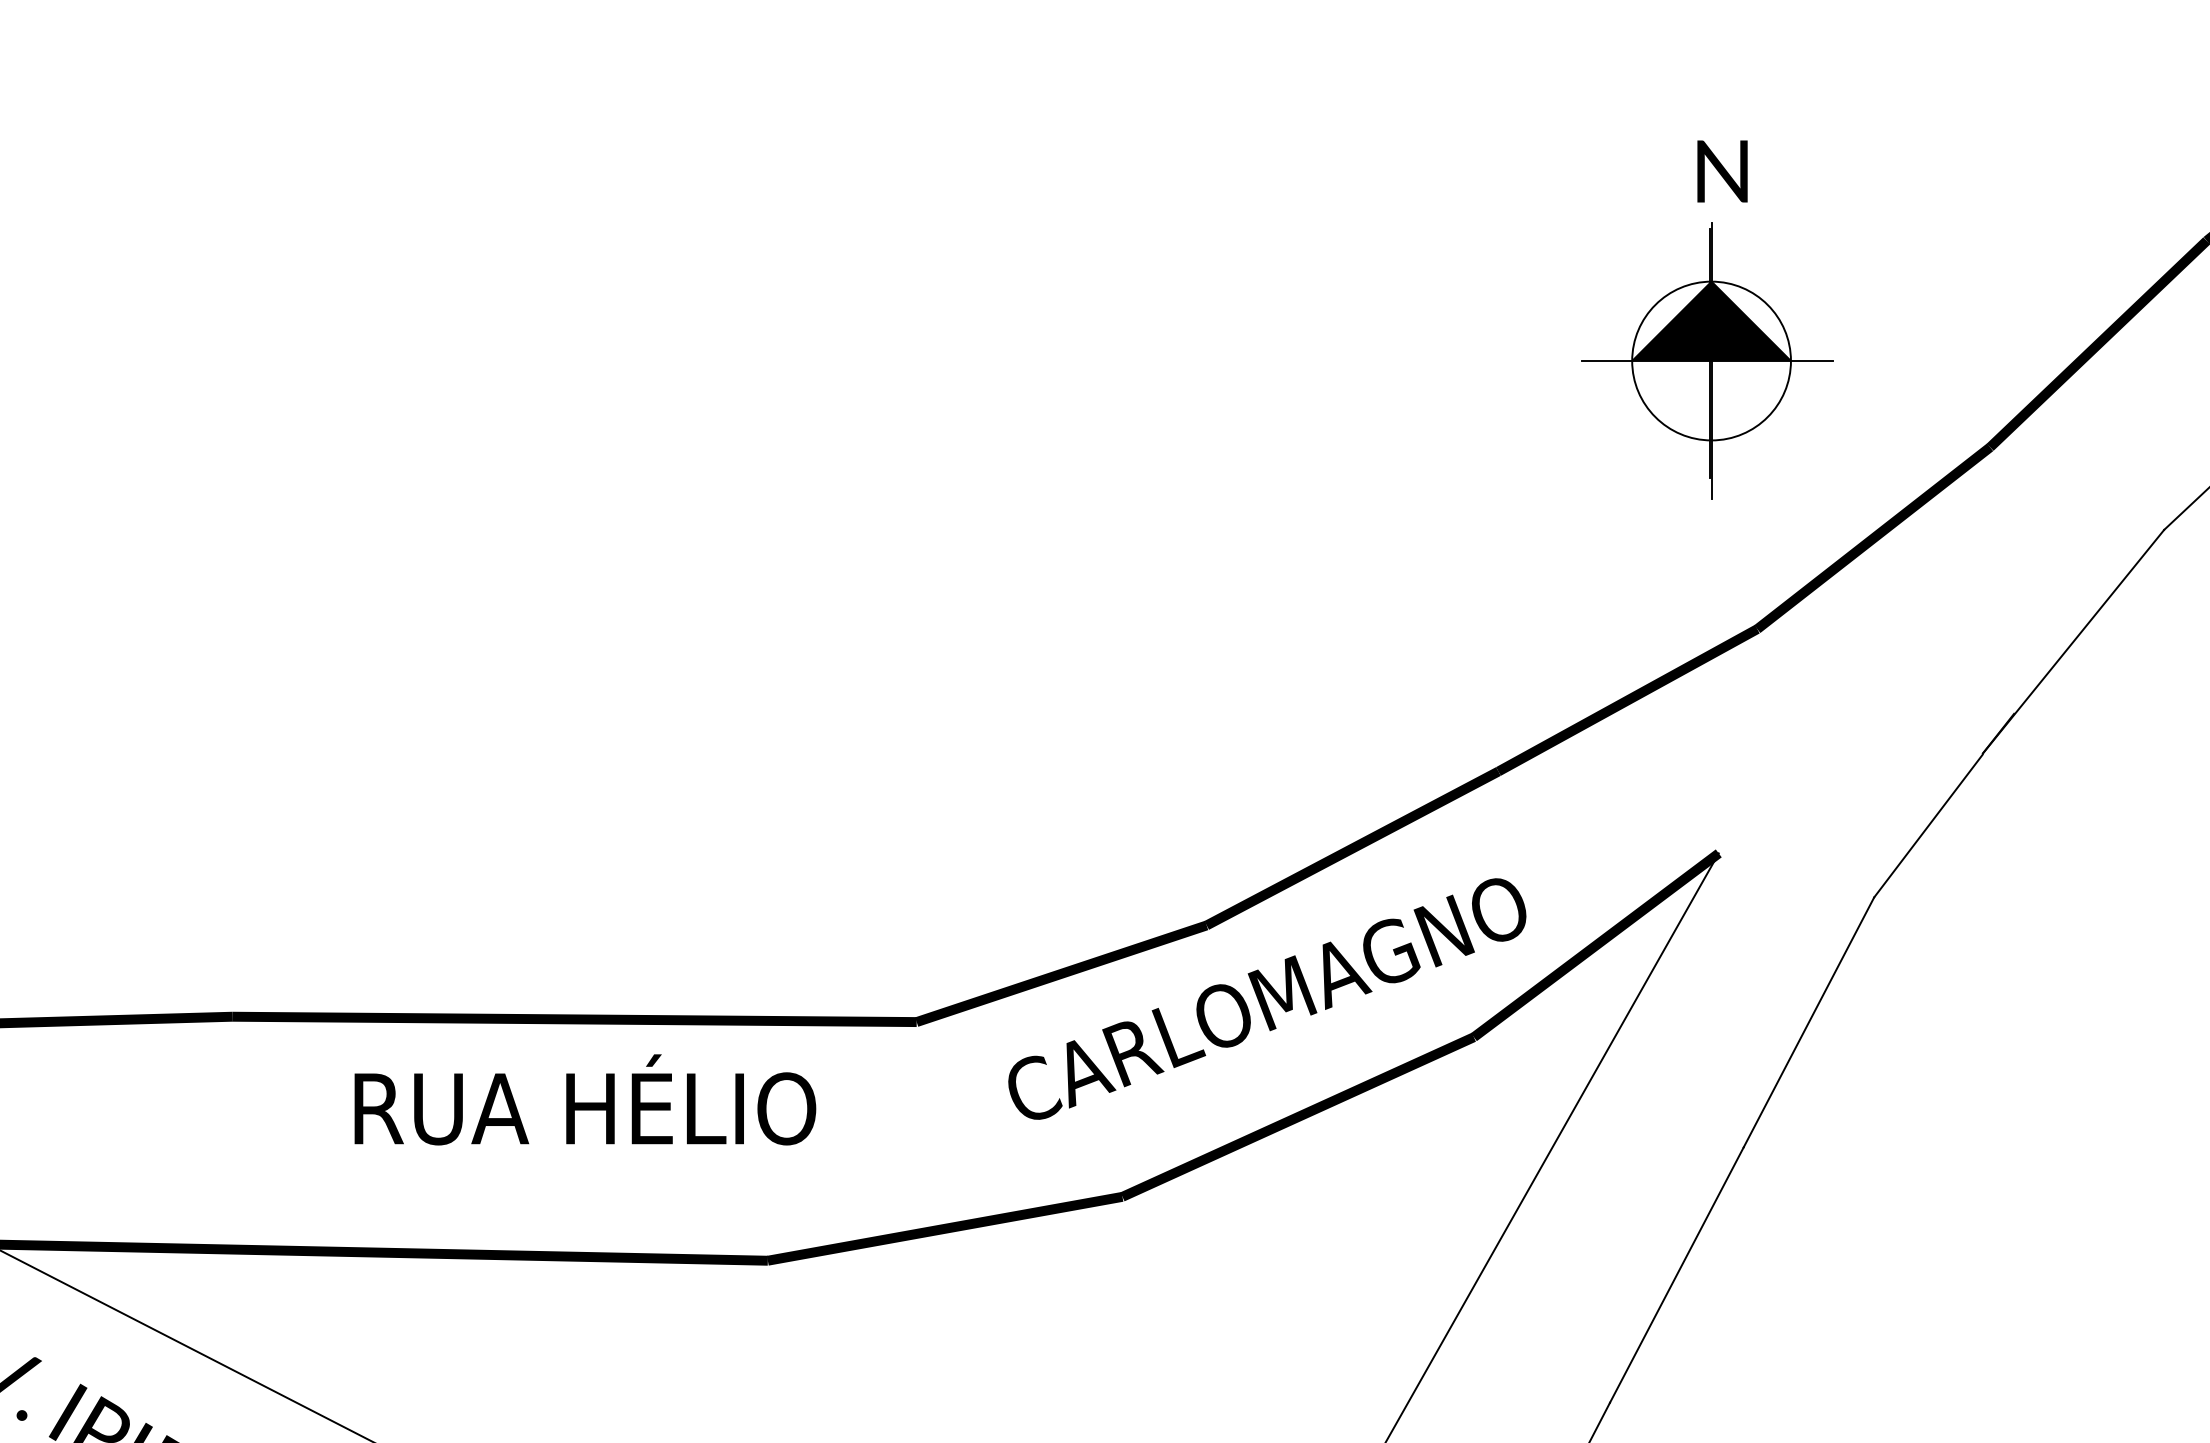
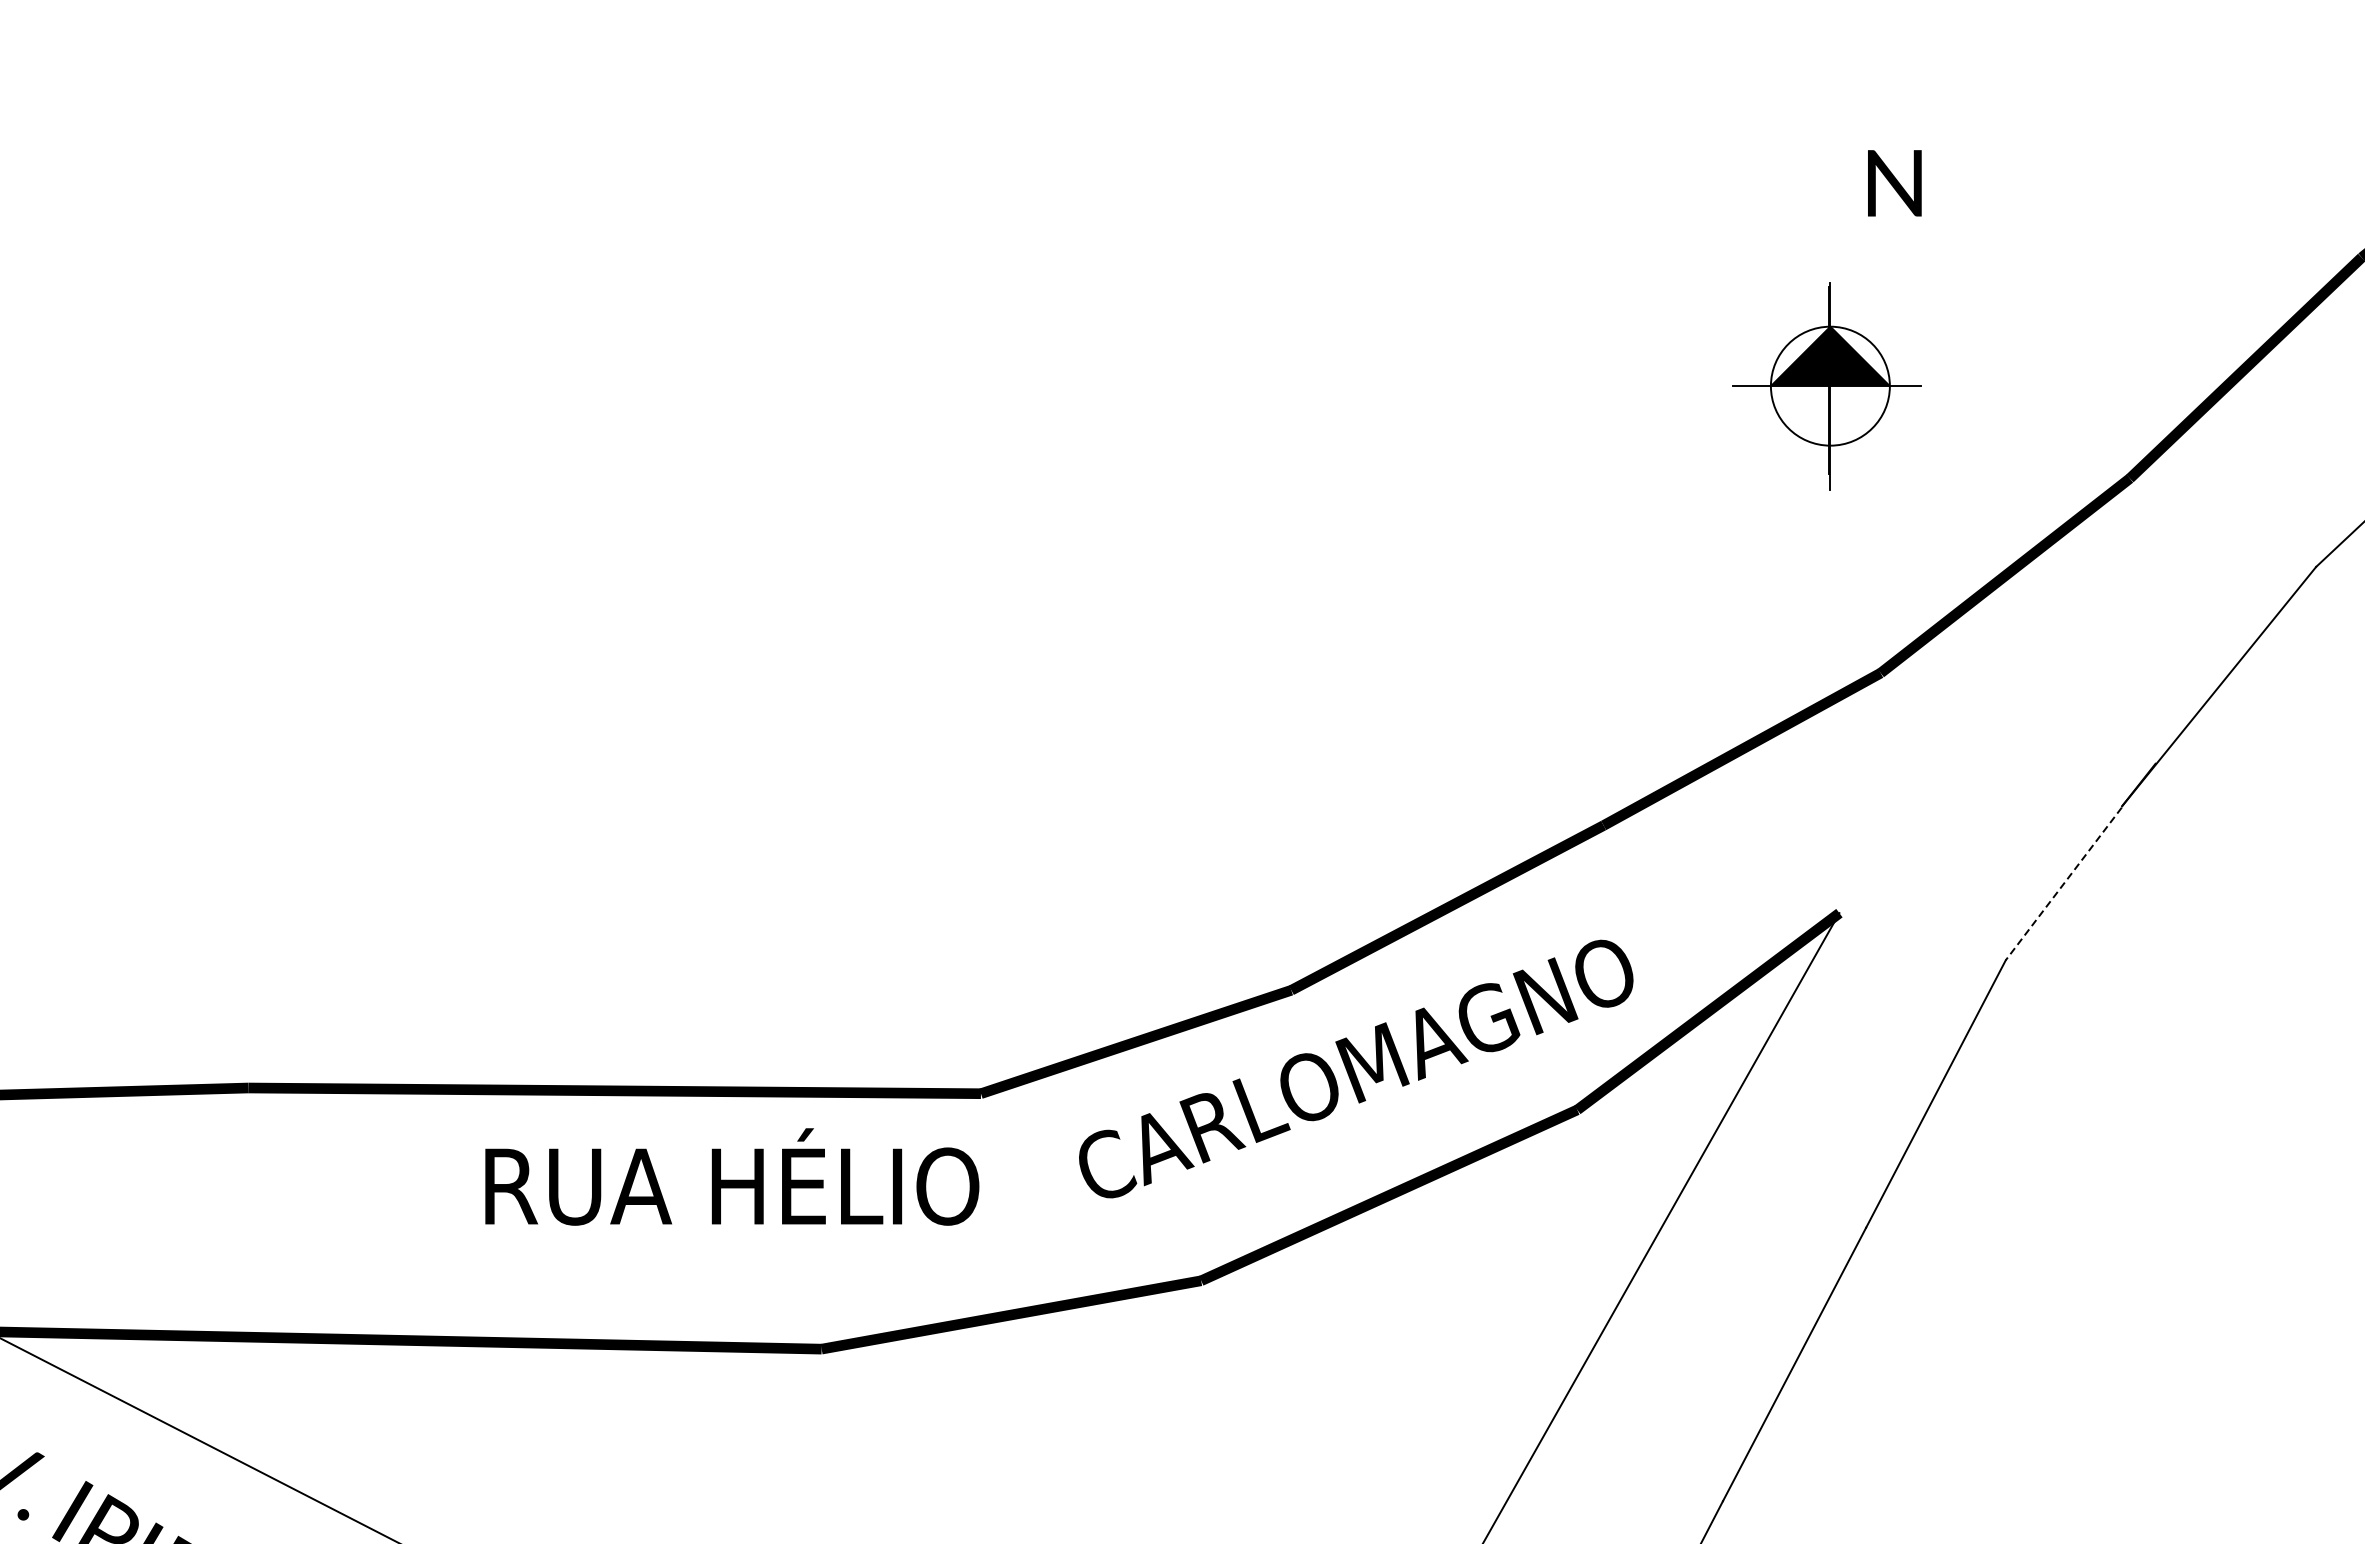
text: (1722, 171) -> (1894, 183), moved
part: (1707, 360) -> (1827, 385), size x0.7
line: (1928, 826) -> (2063, 884), solid -> dashed
text: (585, 1099) -> (732, 1176), moved

